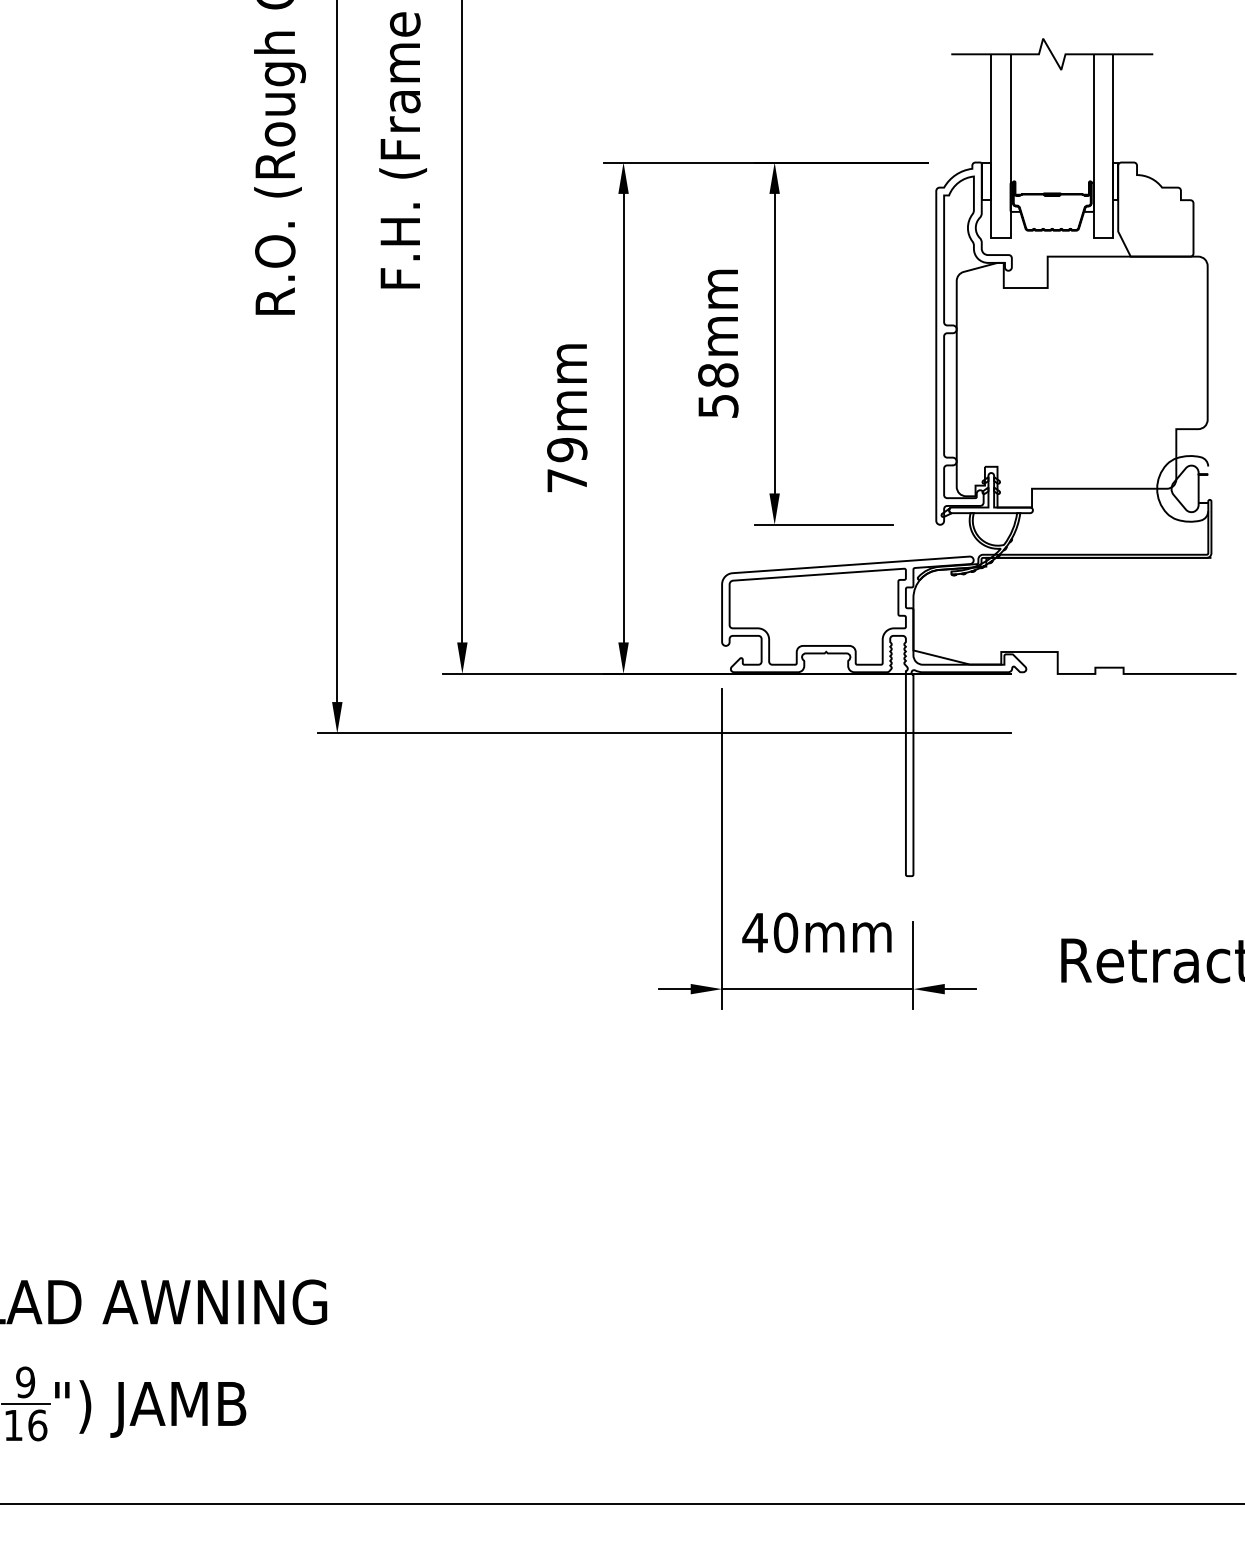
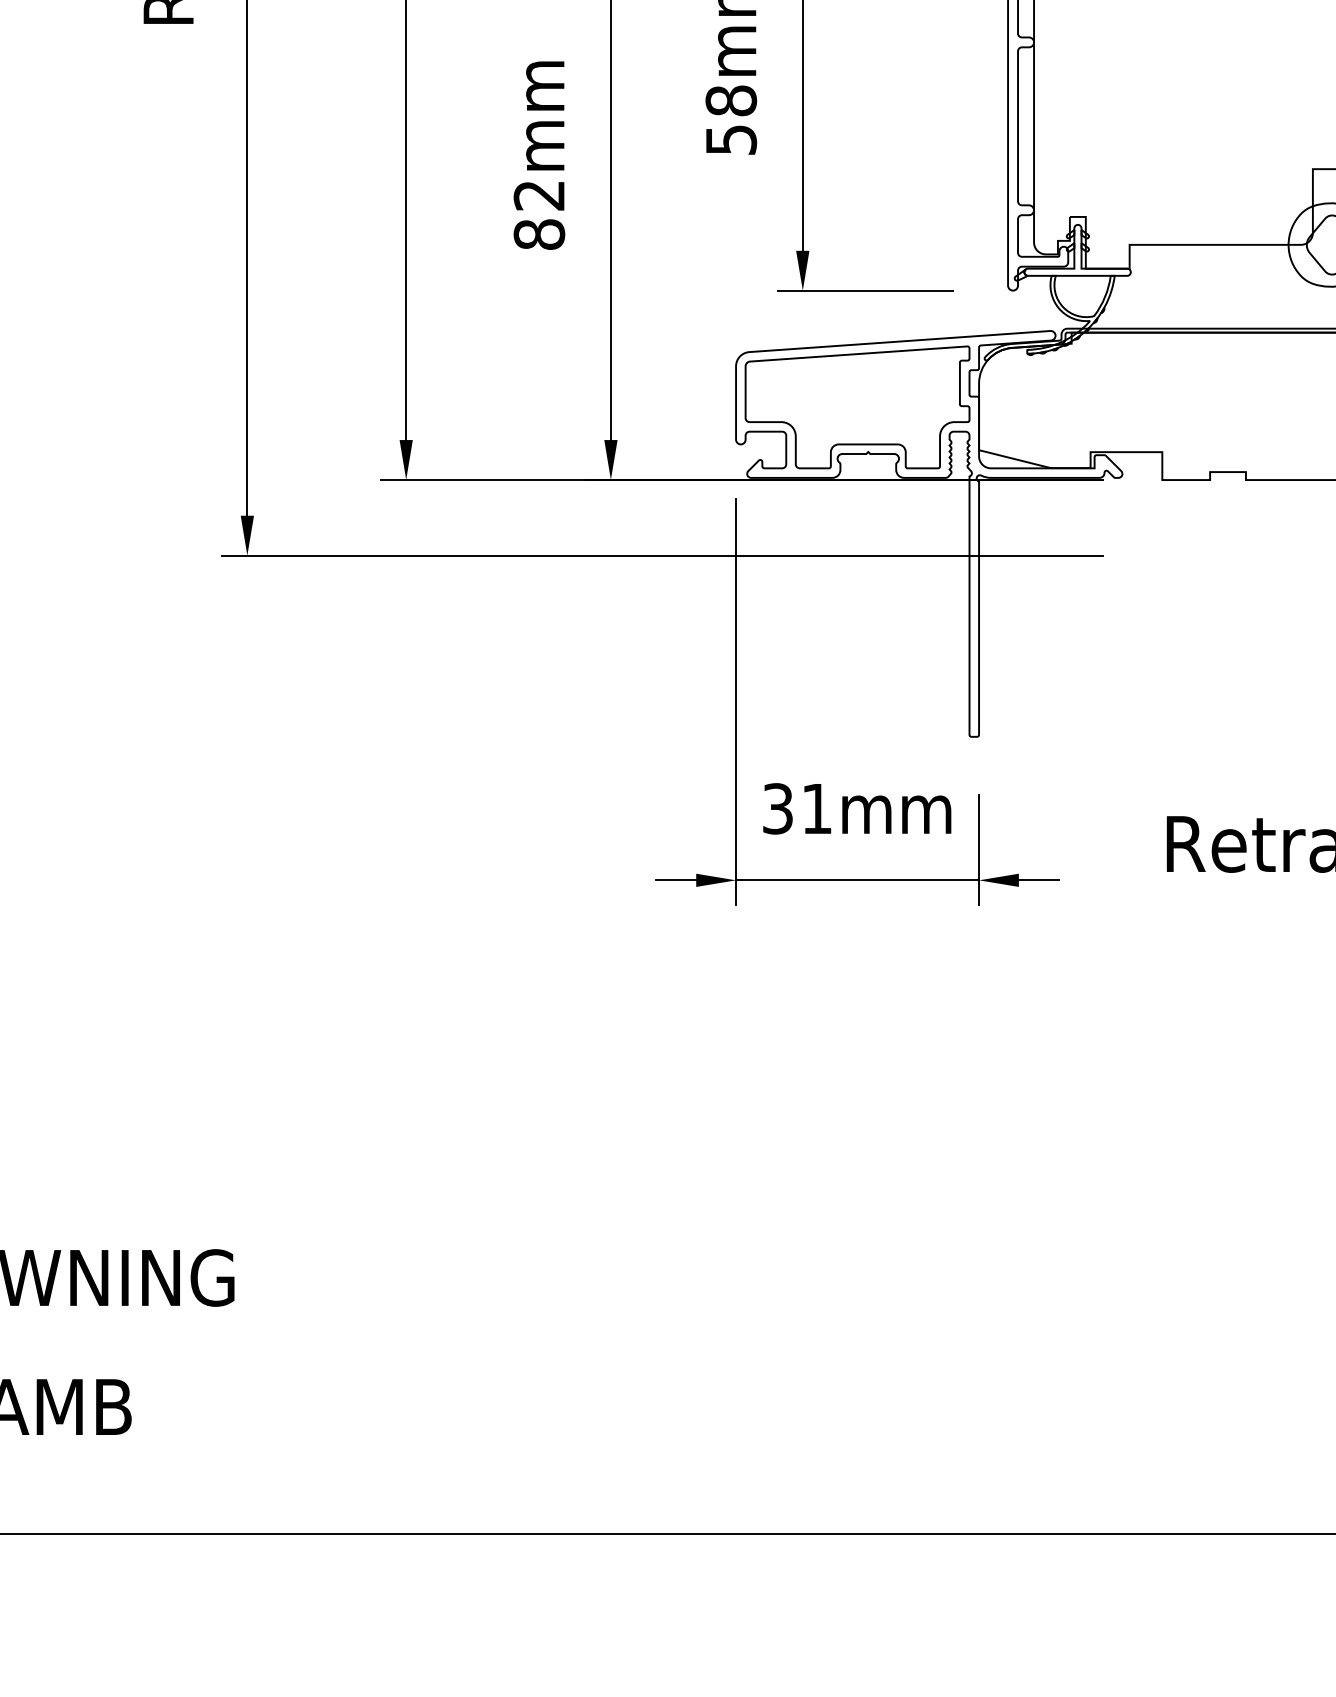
text: (567, 465) -> (539, 215), 79mm -> 82mm
text: (770, 932) -> (797, 808), 40mm -> 31mm

